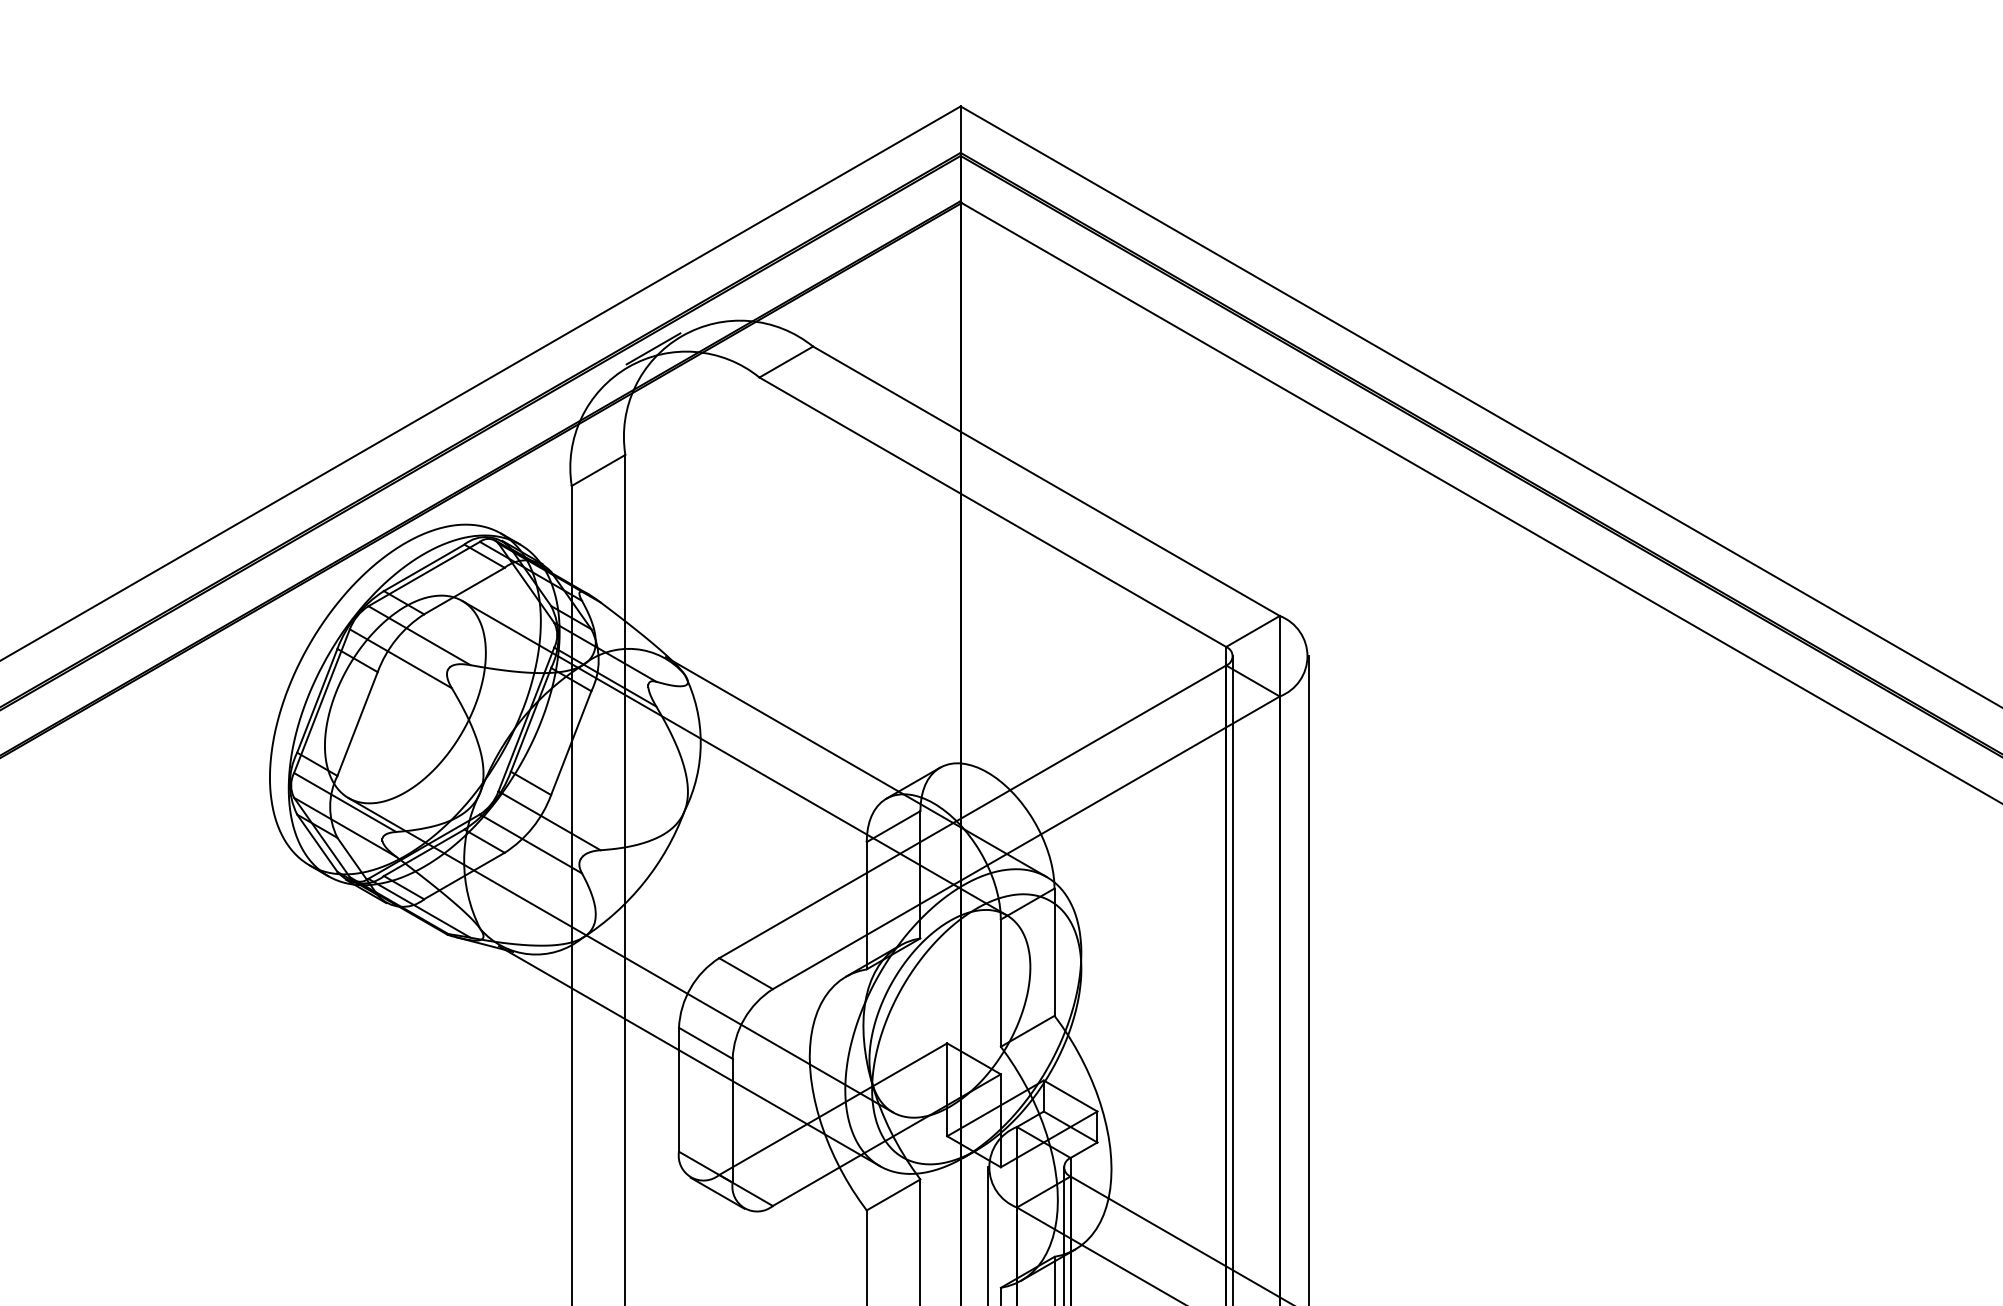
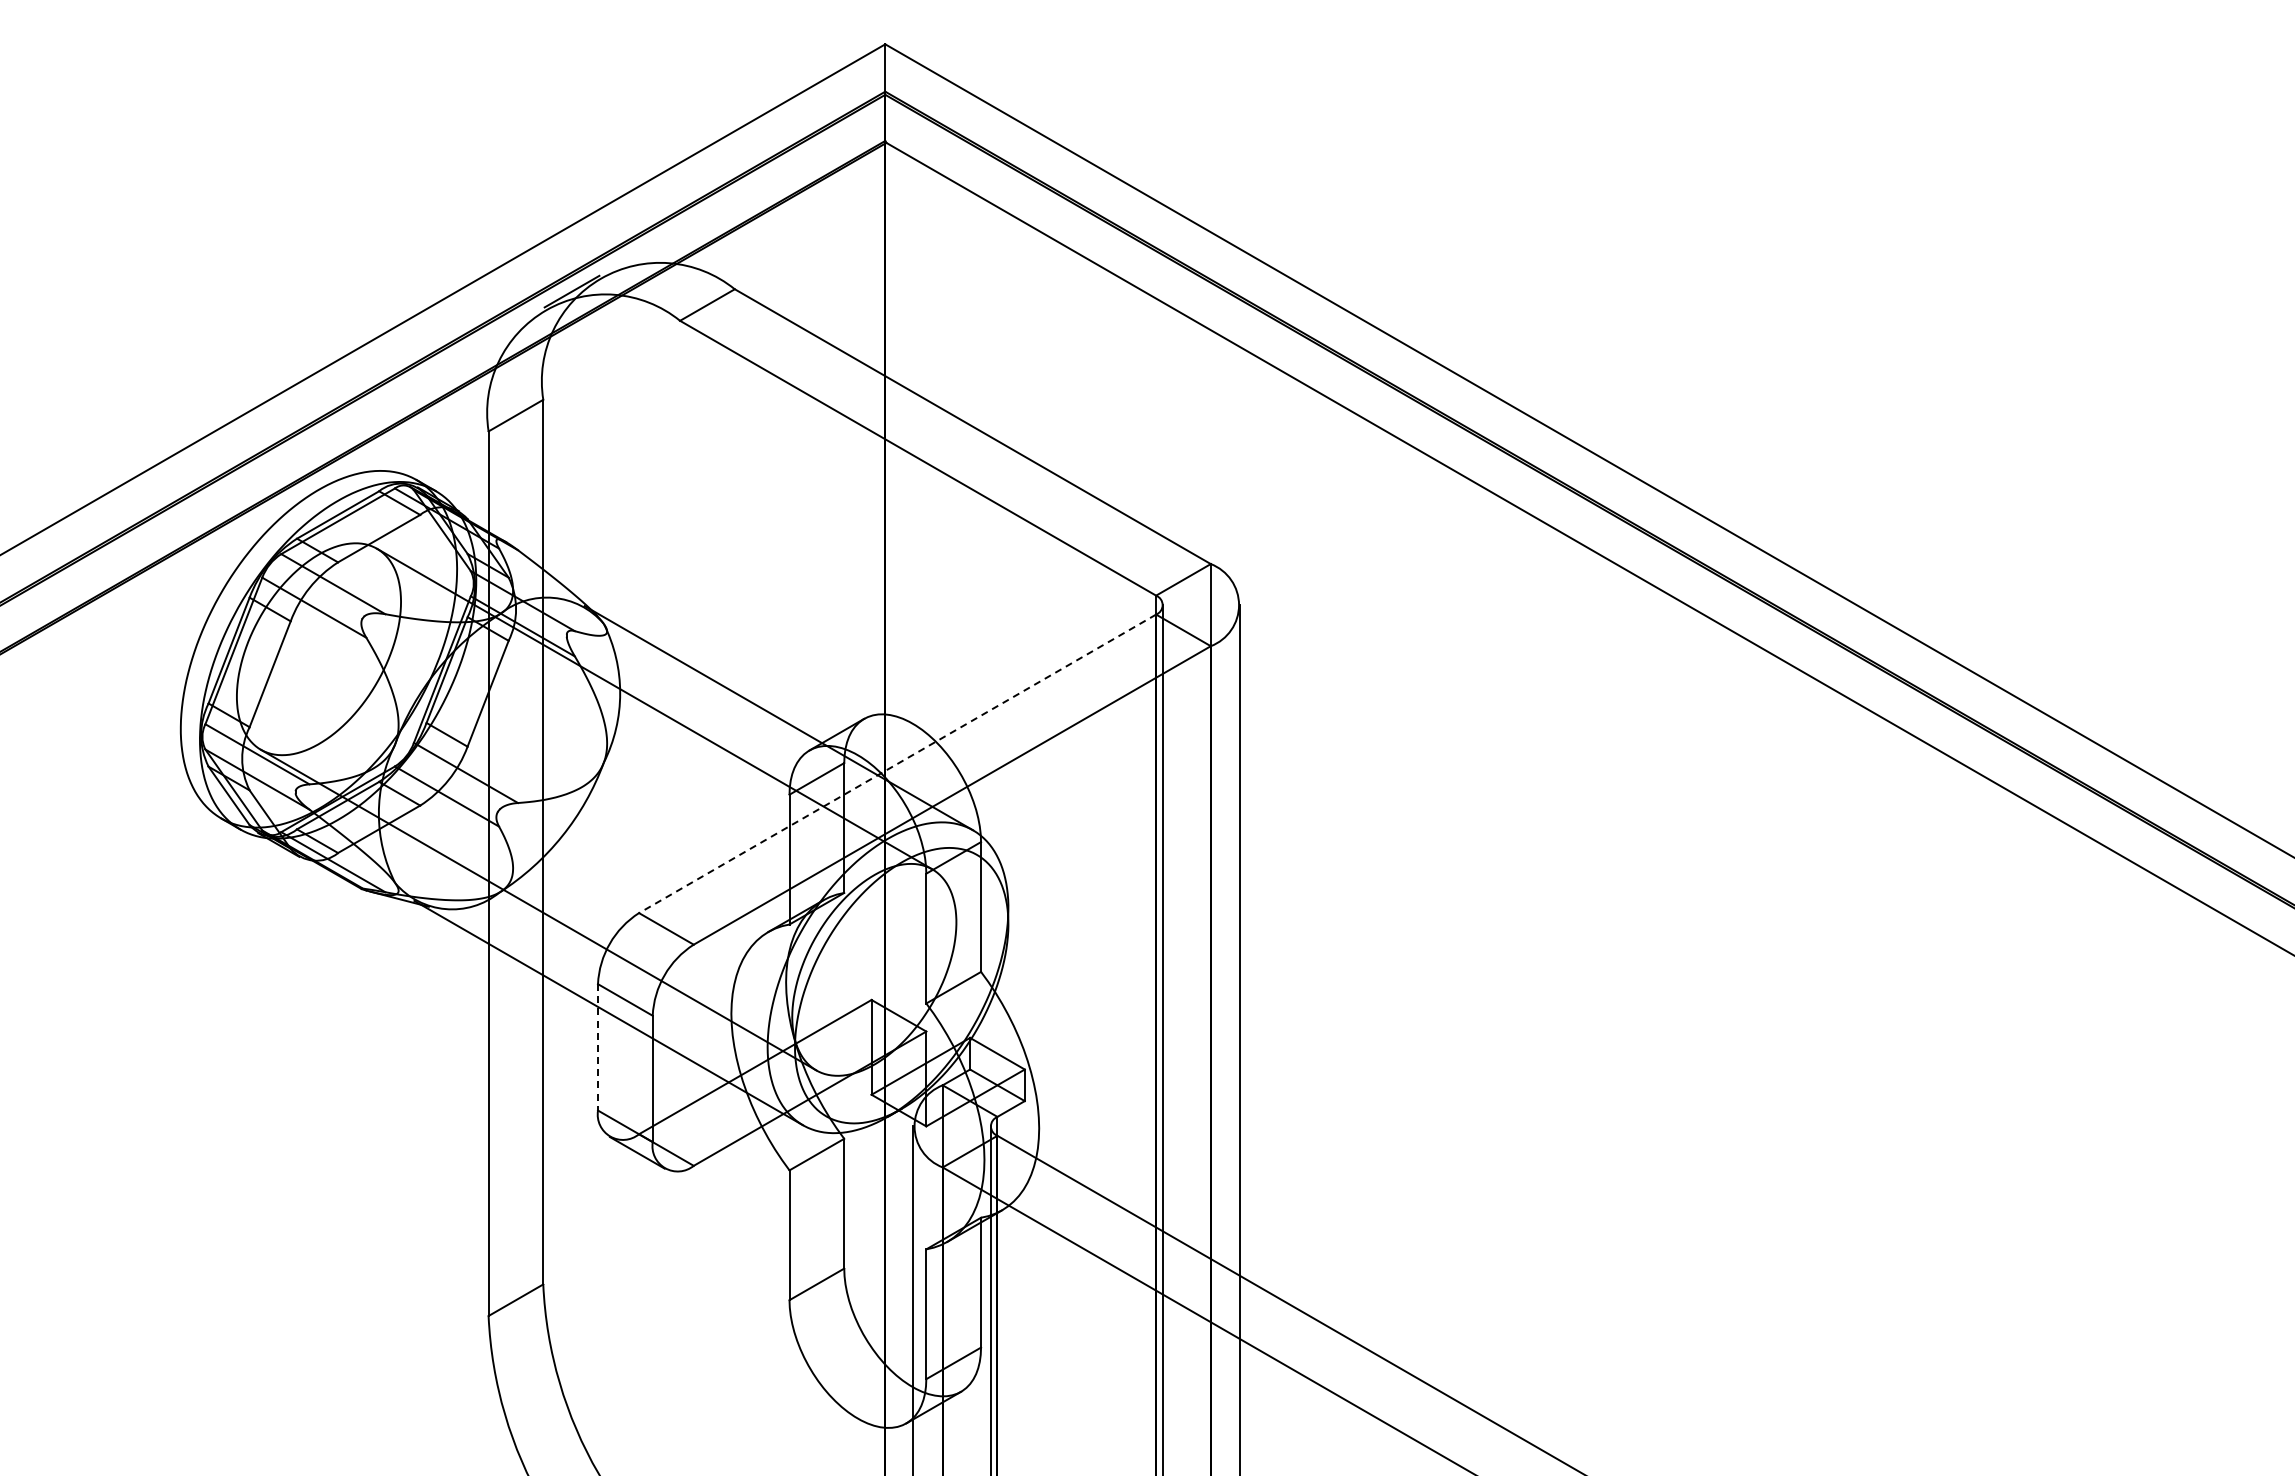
line: (972, 811) -> (897, 763), solid -> dashed
line: (679, 1089) -> (598, 1047), solid -> dashed

